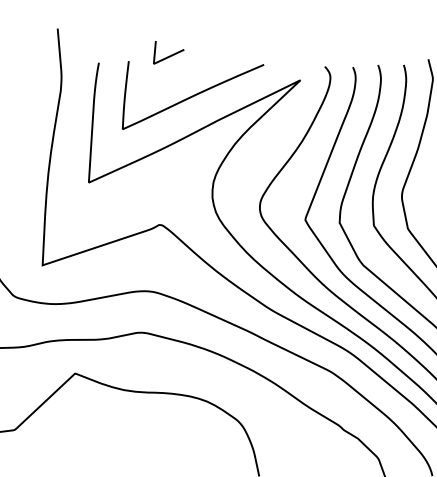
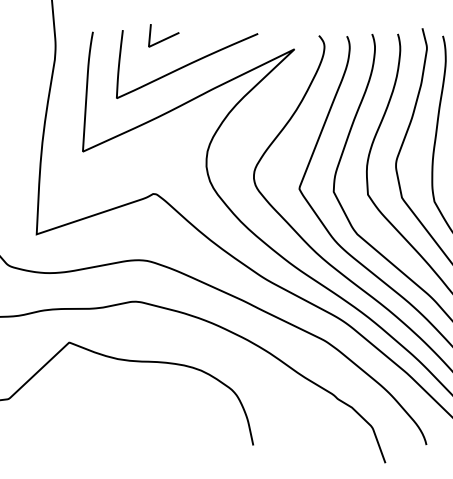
line: (169, 55) -> (164, 38), moved

